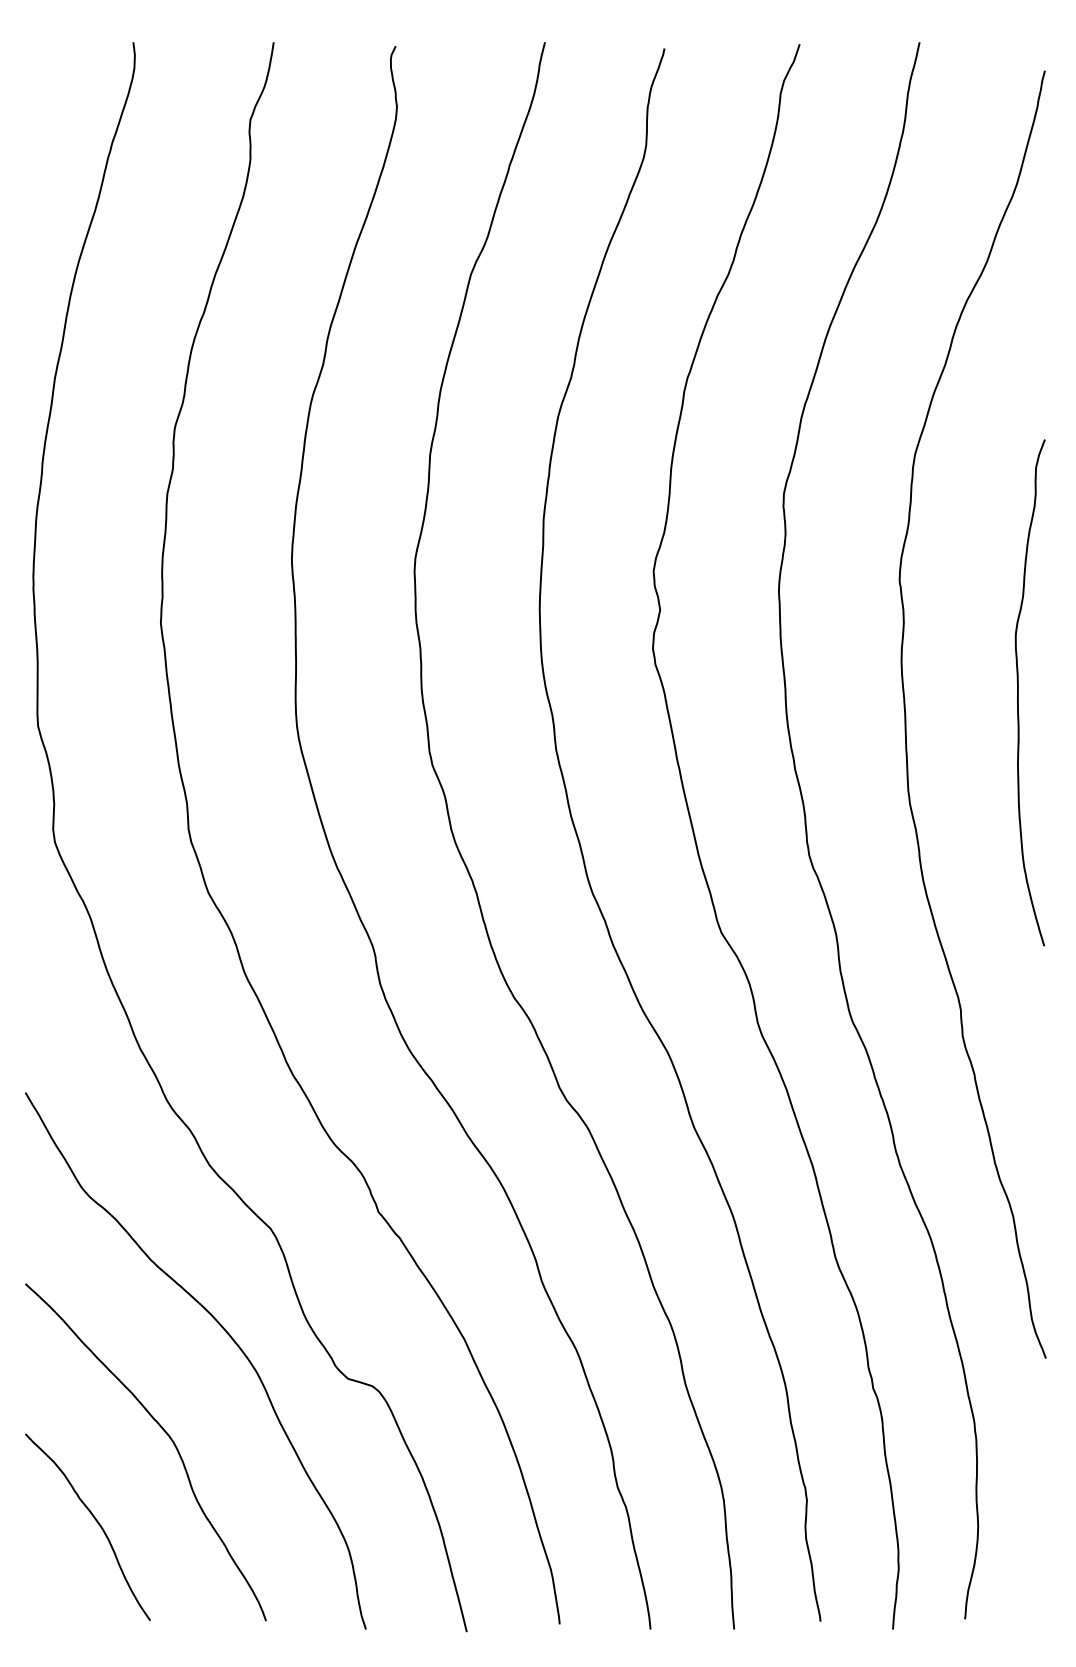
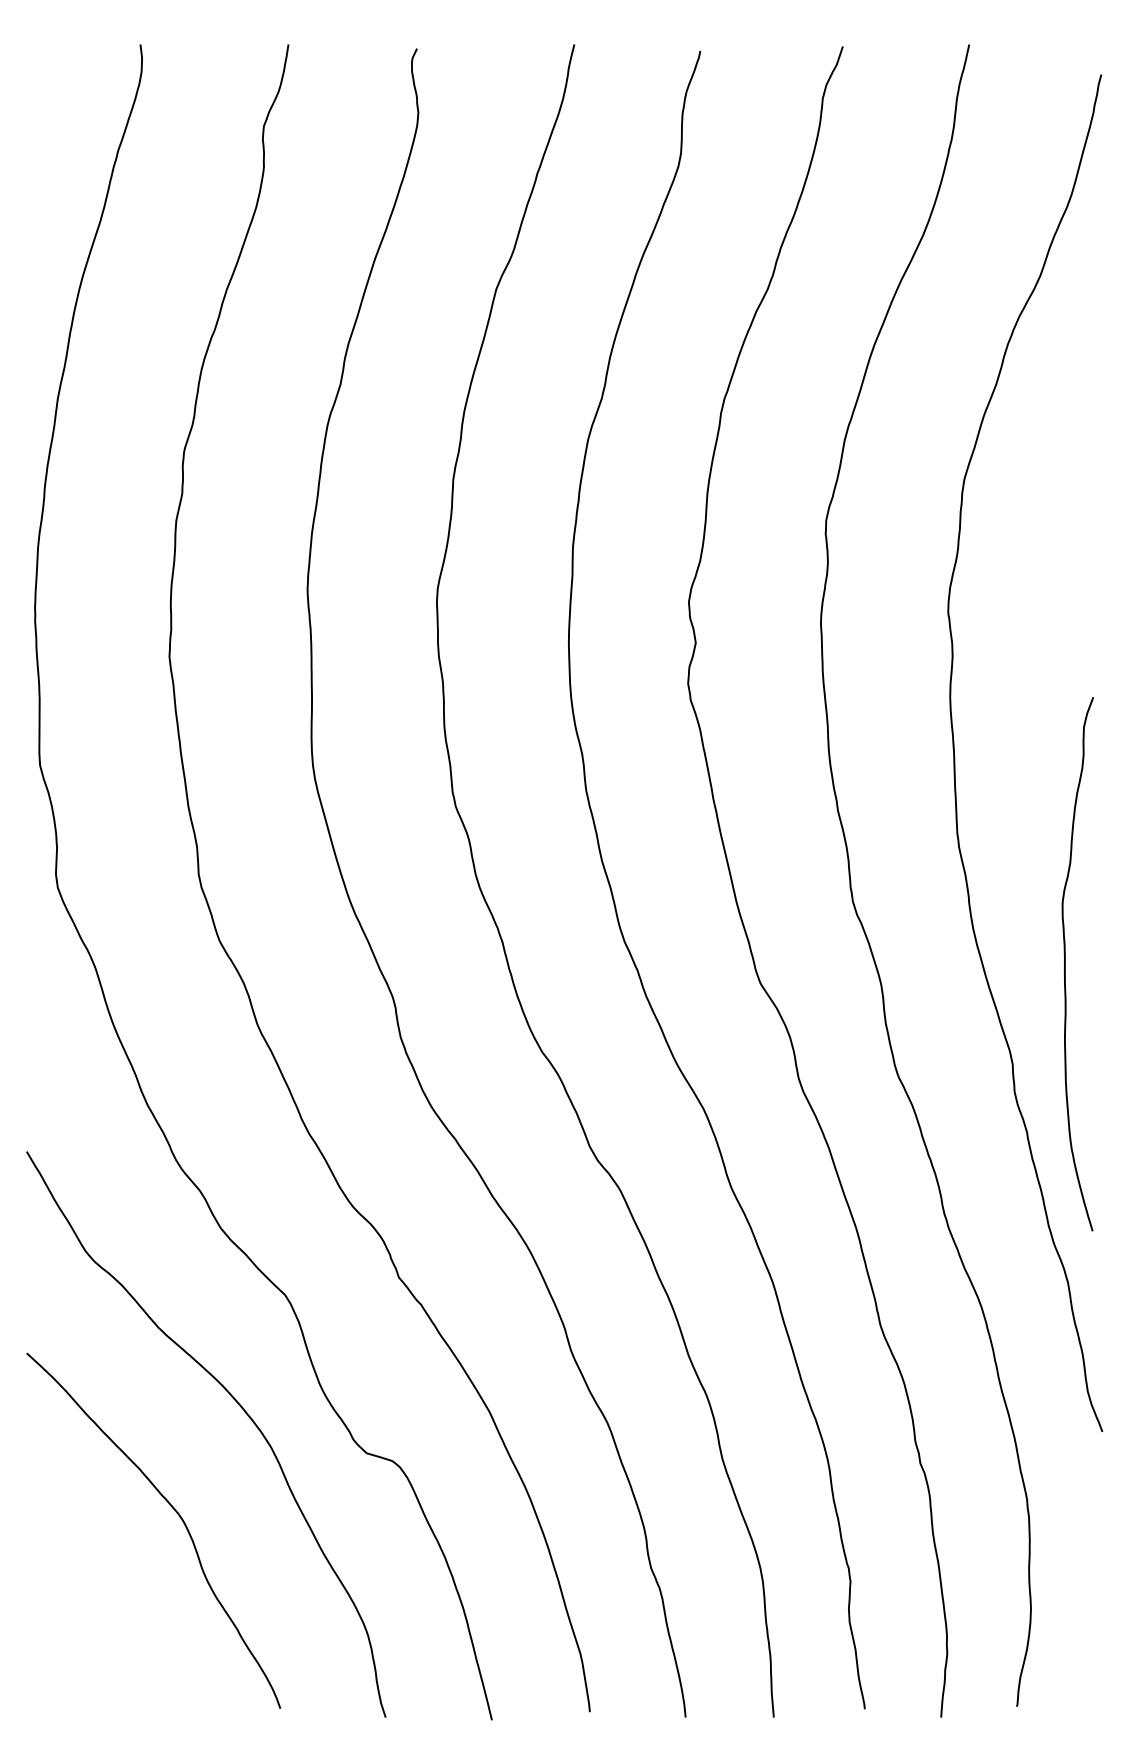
curve: (1018, 693) -> (1065, 964), moved
curve: (96, 1522) -> (101, 1604), removed

